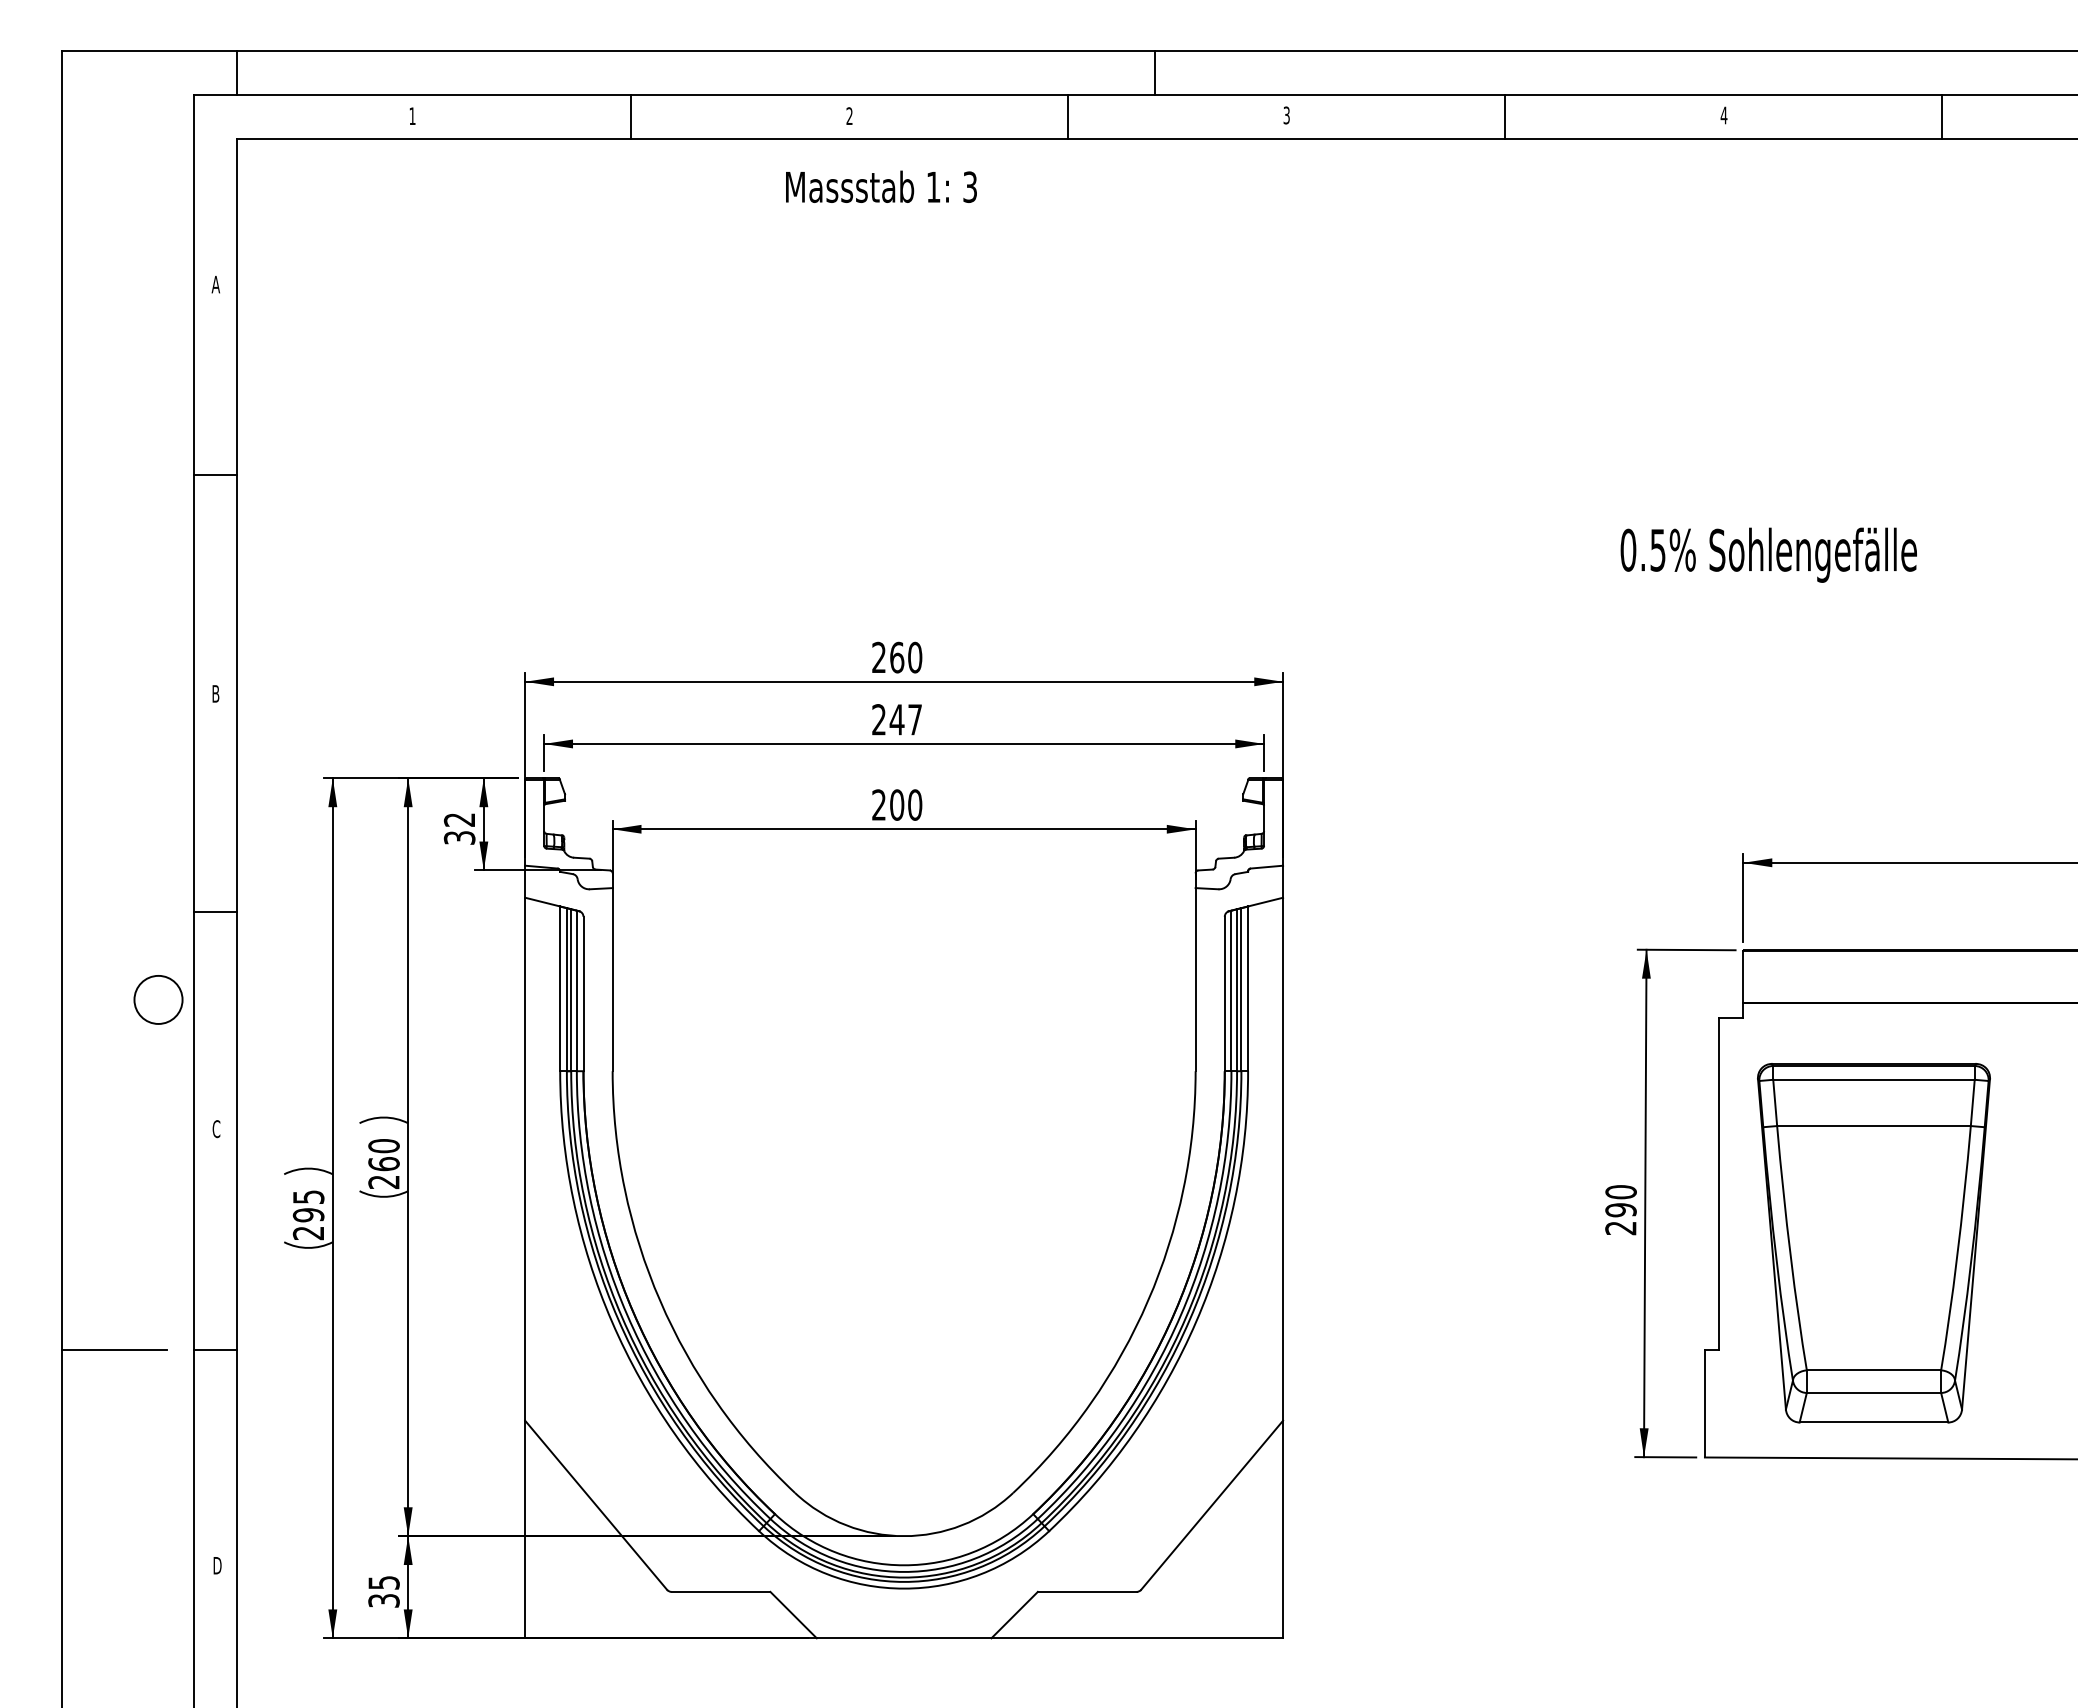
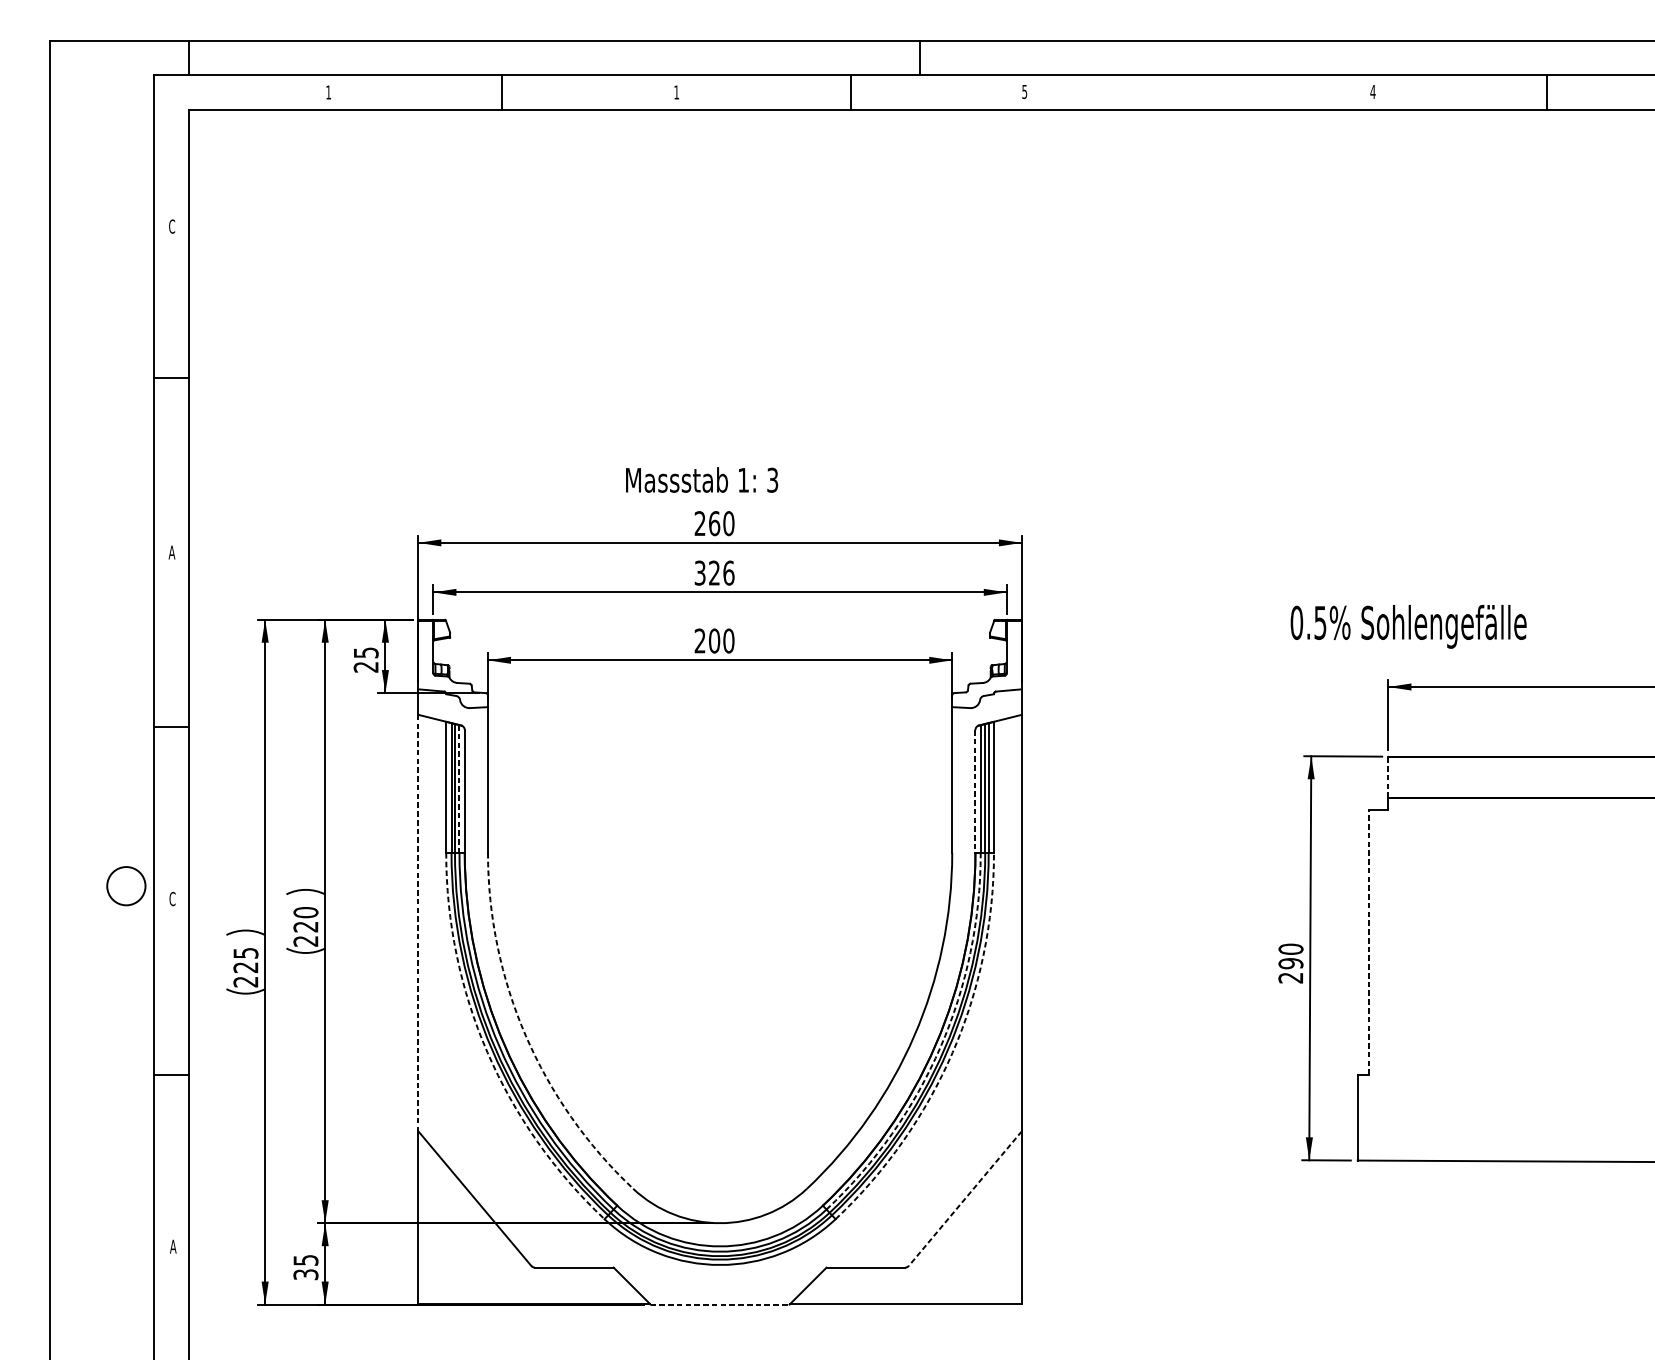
text: (1286, 114) -> (1024, 91), 3 -> 5
text: (849, 115) -> (676, 91), 2 -> 1
line: (1505, 116) -> (1198, 92), removed
text: (881, 186) -> (702, 479), moved
text: (215, 284) -> (171, 226), A -> C
text: (1768, 554) -> (1408, 626), moved
text: (215, 693) -> (171, 552), B -> A
text: (897, 719) -> (714, 572), 247 -> 326
text: (459, 828) -> (366, 659), 32 -> 25
line: (1743, 976) -> (1388, 777), solid -> dashed
line: (576, 991) -> (459, 789), solid -> dashed
line: (1224, 994) -> (975, 791), solid -> dashed
circle: (158, 999) -> (126, 885), moved
line: (525, 1159) -> (418, 923), solid -> dashed
text: (383, 1164) -> (305, 927), 260 -> 220
line: (1718, 1183) -> (1368, 942), solid -> dashed
text: (308, 1215) -> (245, 967), 295 -> 225
part: (1873, 1243) -> (1492, 990), removed
arc: (660, 1300) -> (526, 1035), solid -> dashed
arc: (1180, 1315) -> (940, 1047), solid -> dashed
arc: (612, 1321) -> (487, 1052), solid -> dashed
arc: (1196, 1321) -> (952, 1052), solid -> dashed
line: (114, 1349) -> (91, 1074), removed
line: (1211, 1505) -> (964, 1198), solid -> dashed
text: (217, 1565) -> (173, 1246), D -> A
line: (904, 1638) -> (720, 1304), solid -> dashed

